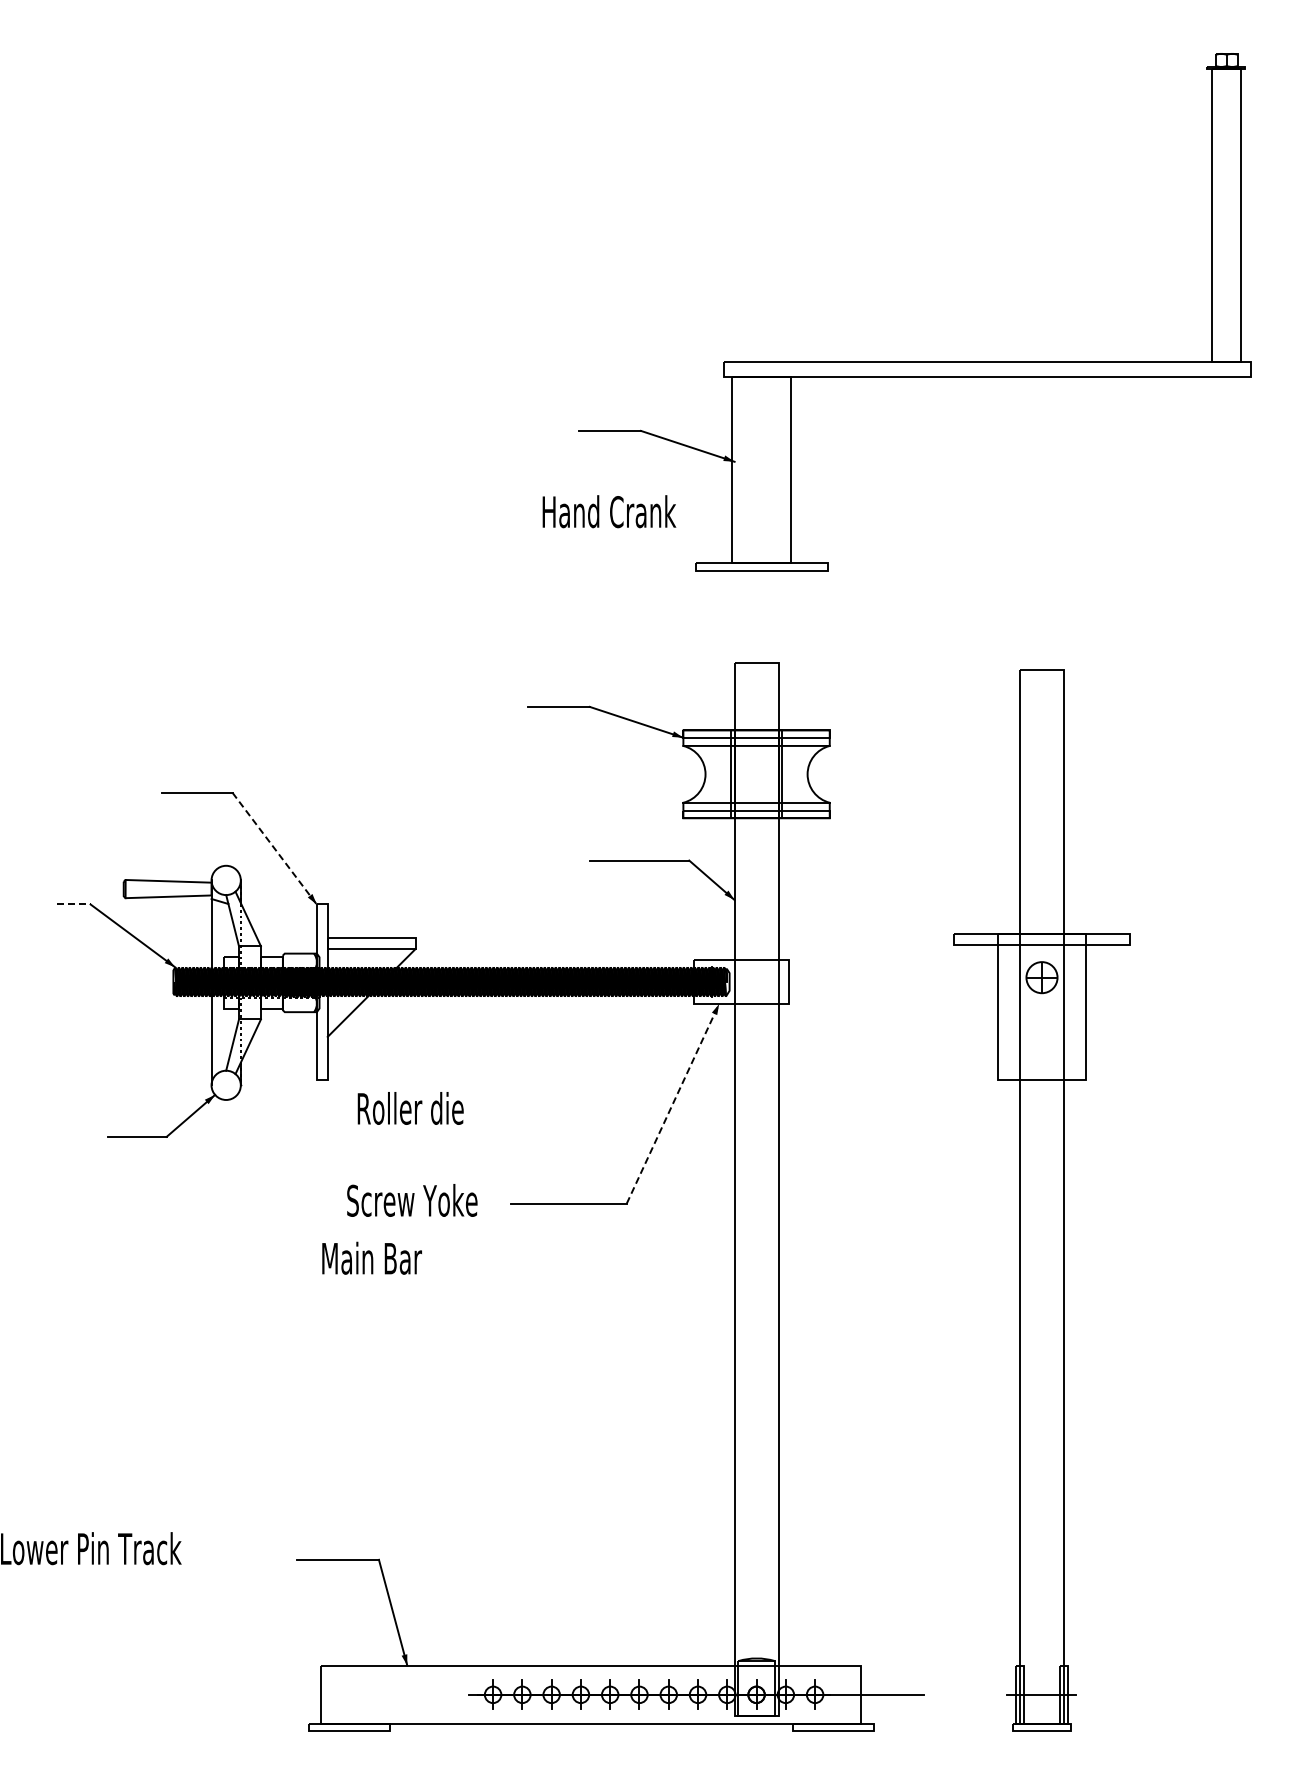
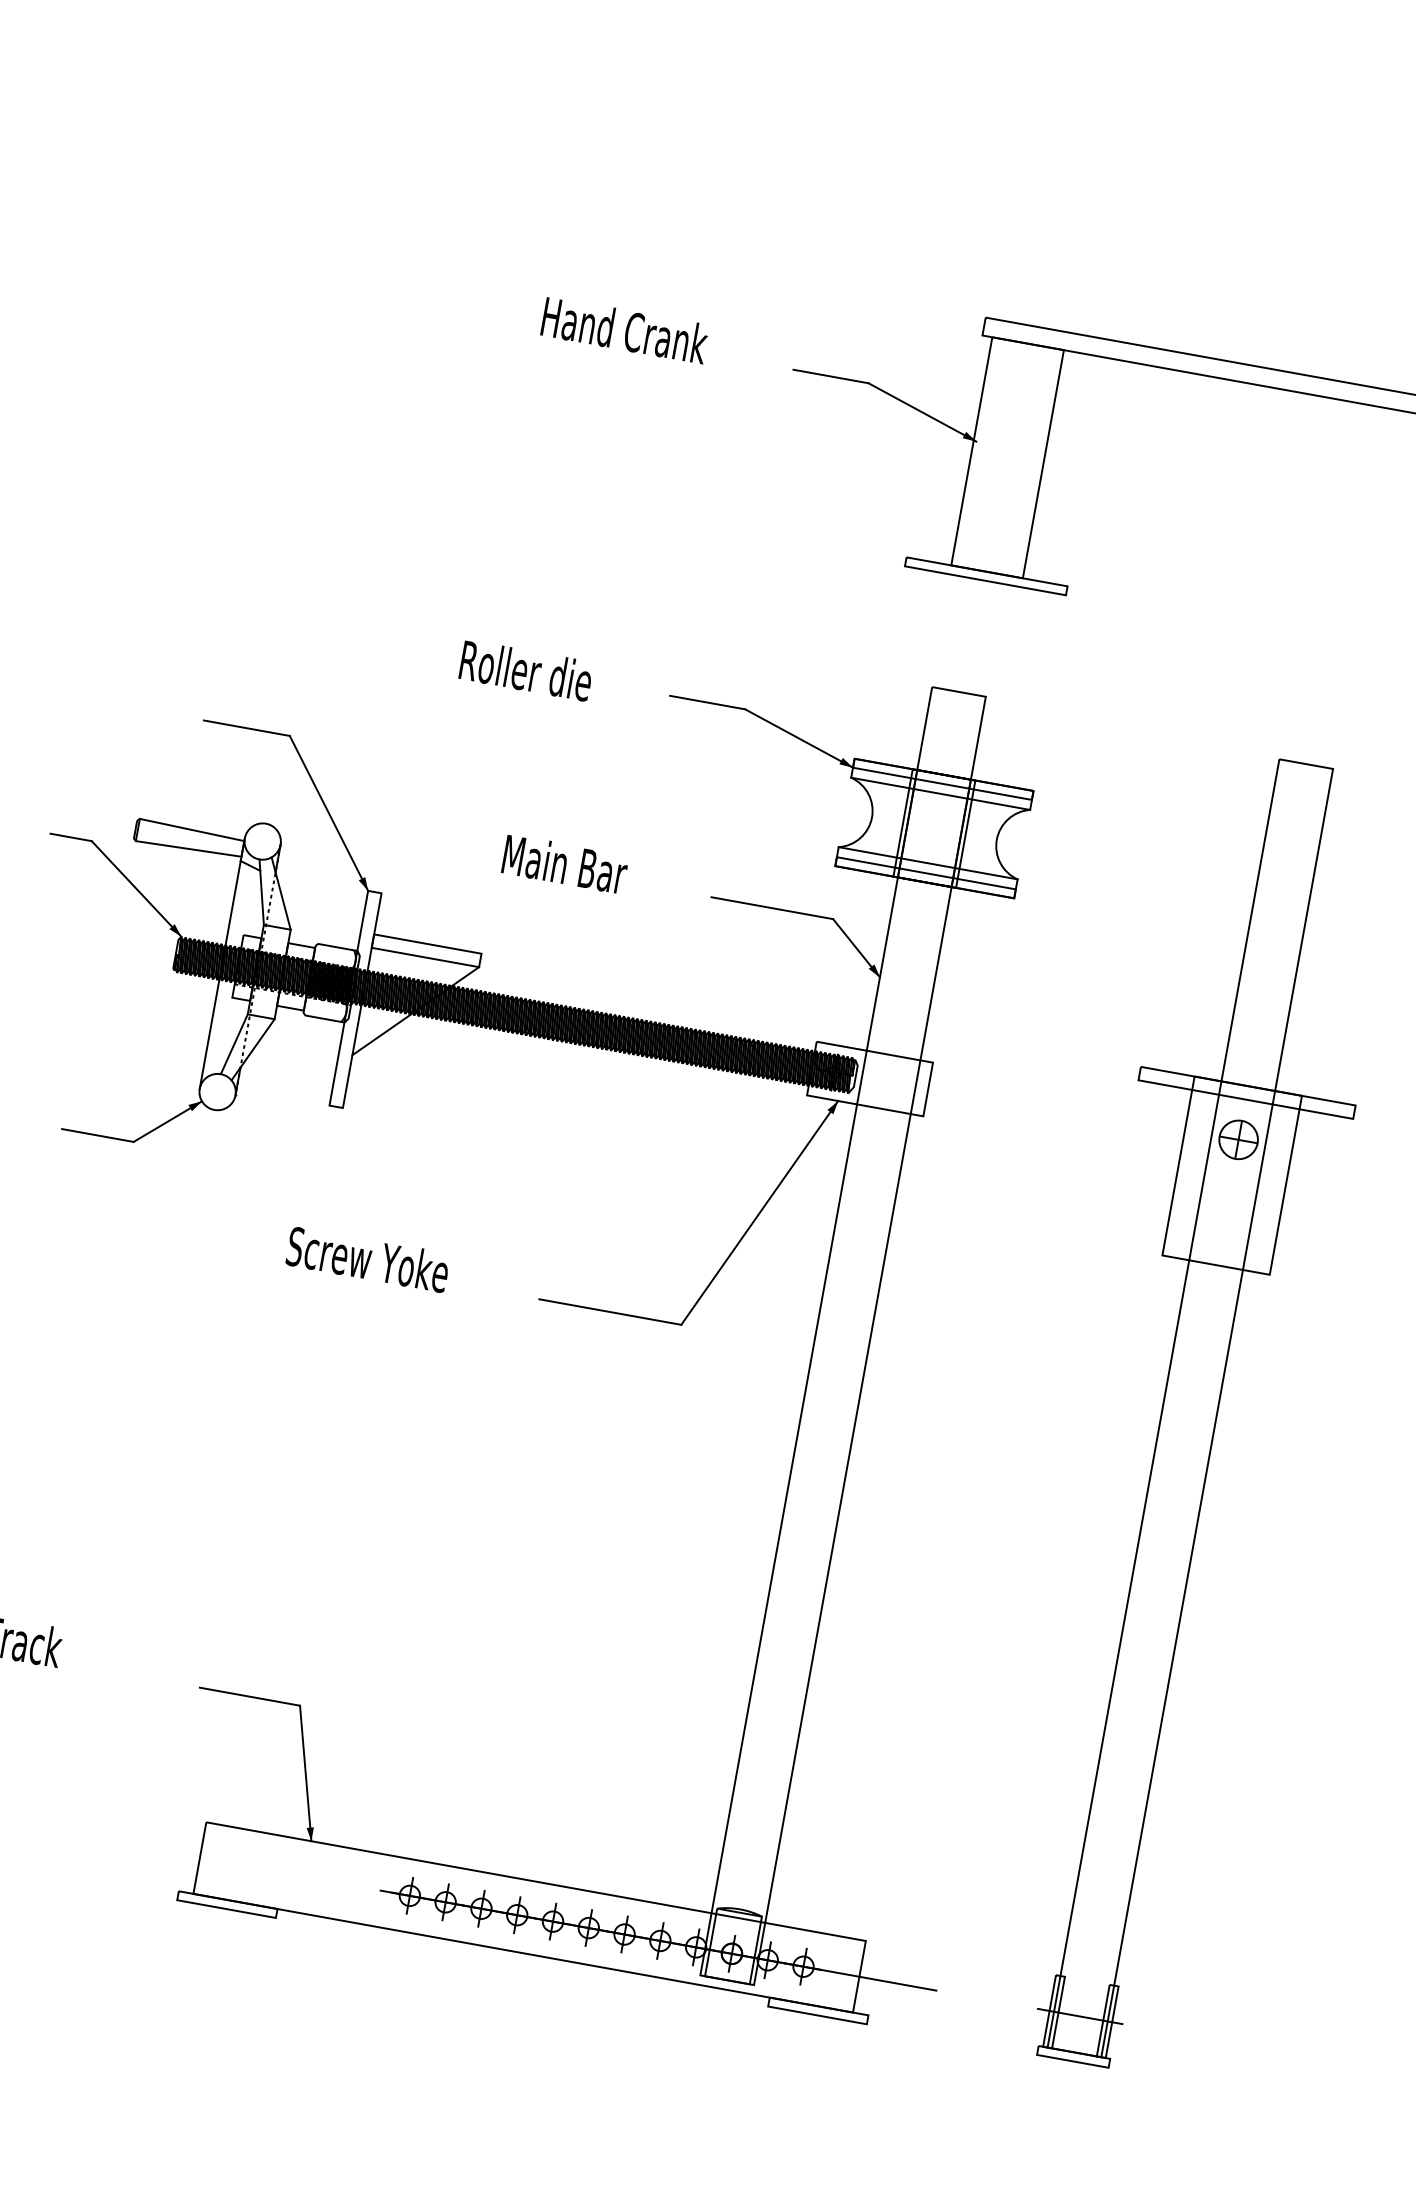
text: (609, 511) -> (625, 330), moved
line: (274, 848) -> (328, 813), dashed -> solid
line: (73, 904) -> (70, 837), dashed -> solid
line: (673, 1103) -> (760, 1212), dashed -> solid
text: (410, 1108) -> (526, 670), moved
text: (412, 1200) -> (368, 1259), moved
text: (371, 1257) -> (564, 863), moved

